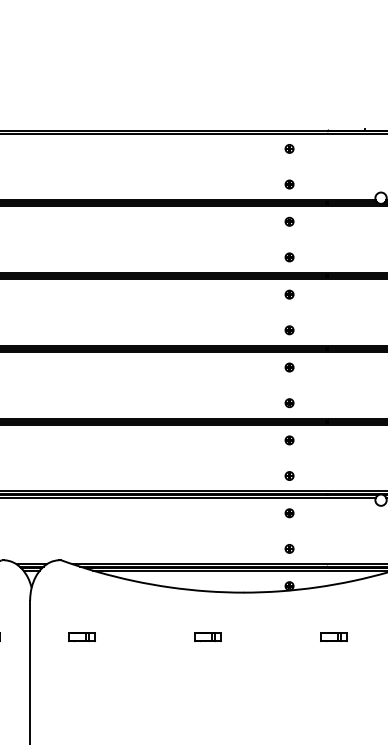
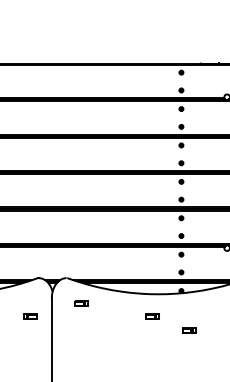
part: (81, 637) -> (81, 303), moved
part: (207, 637) -> (152, 316), moved
part: (333, 637) -> (189, 330), moved

